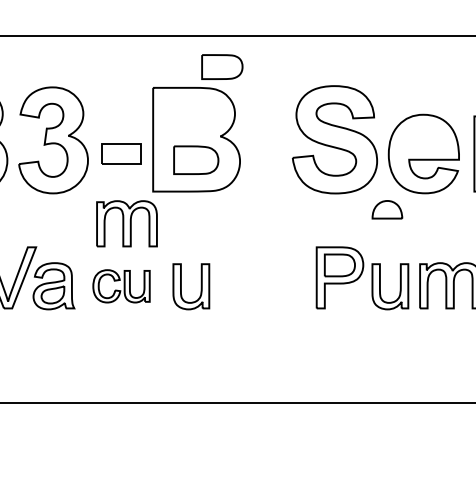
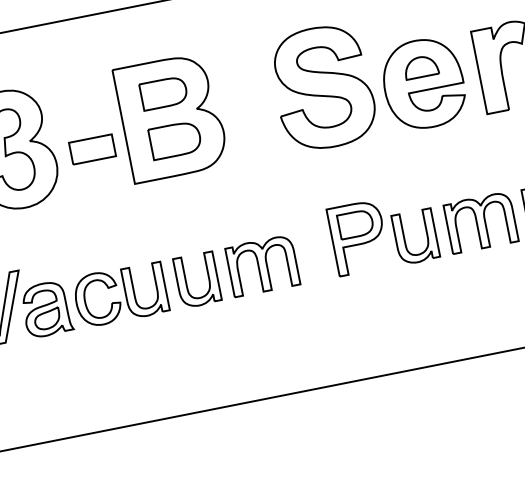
part: (222, 66) -> (163, 92), moved
part: (387, 209) -> (421, 66), moved
part: (126, 223) -> (262, 265), moved
part: (121, 286) -> (120, 294), size x1.43

